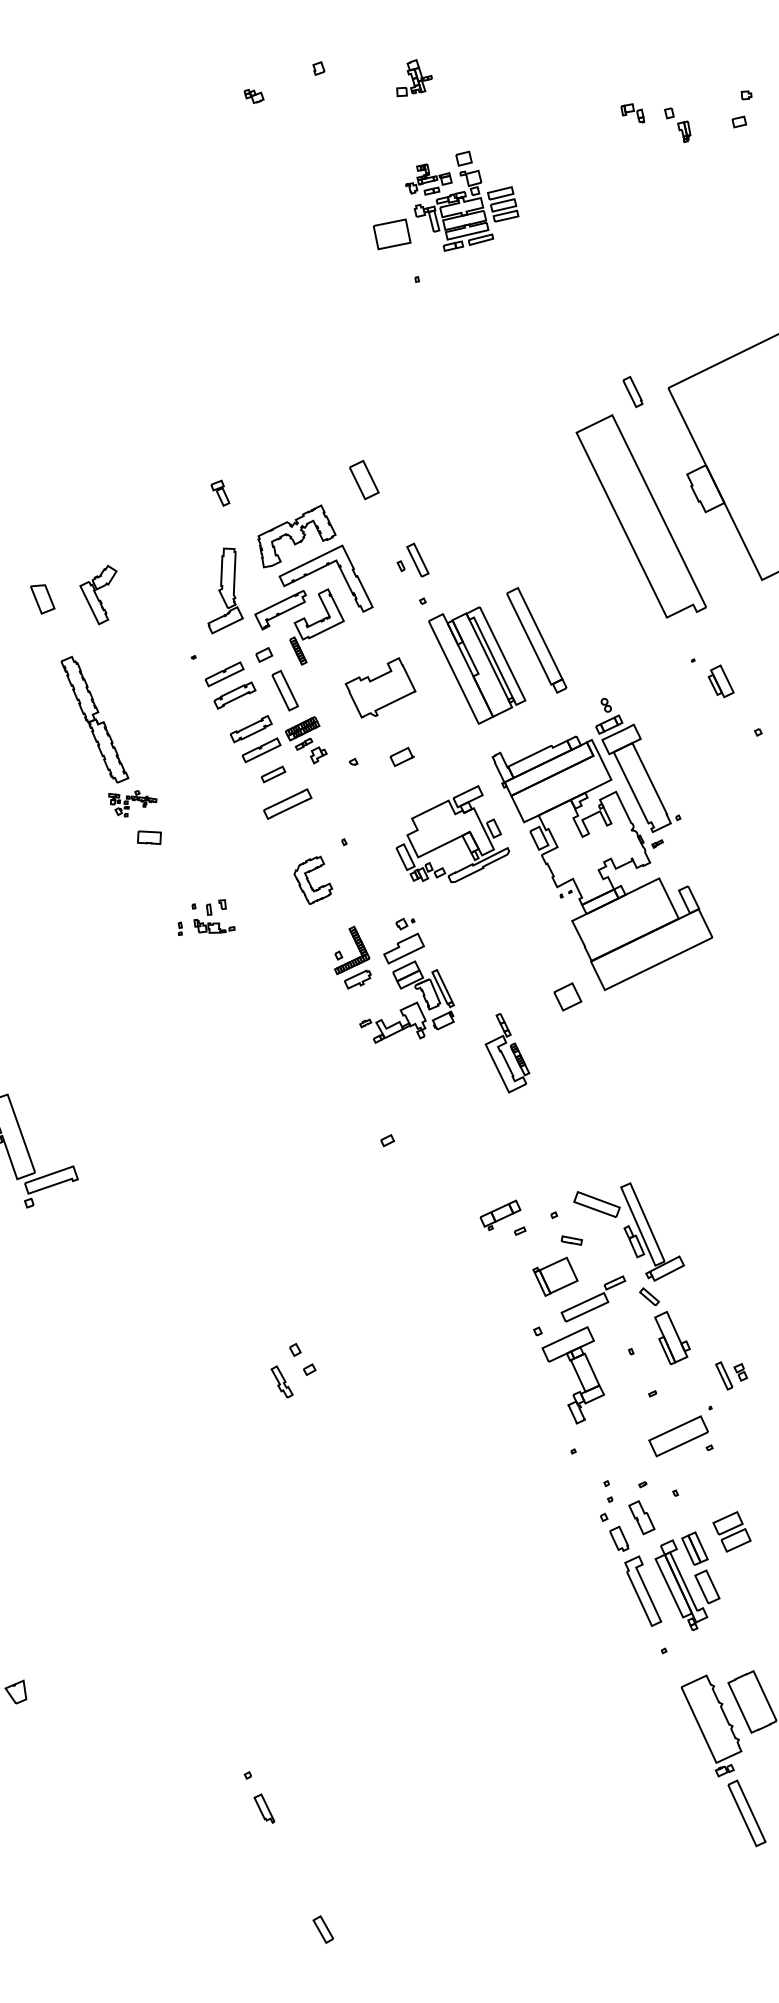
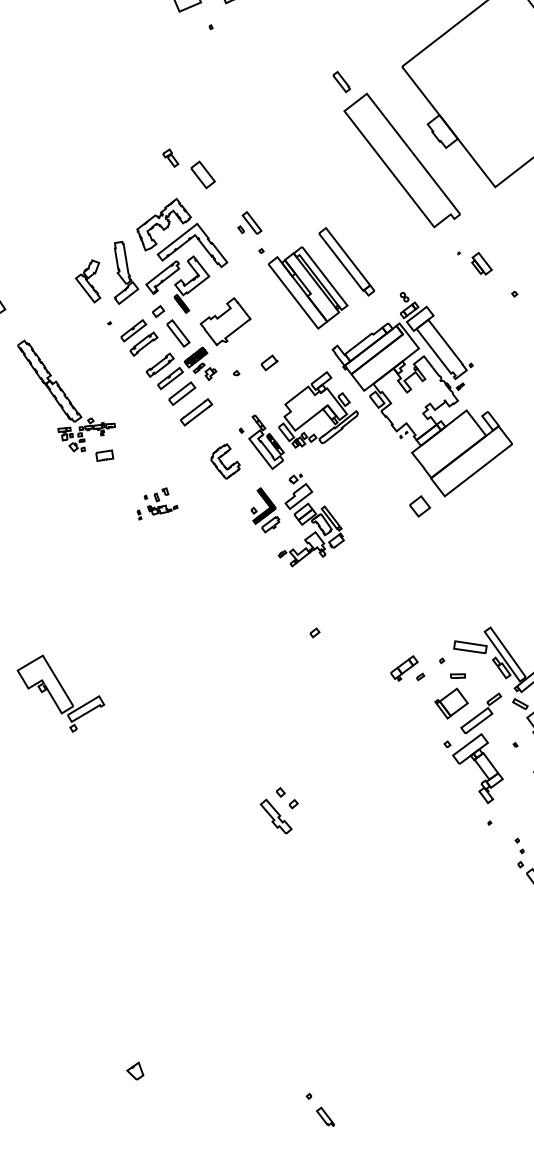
part: (632, 391) -> (341, 81), moved
part: (220, 492) -> (170, 157), moved
part: (98, 594) -> (89, 281), moved
part: (380, 687) -> (225, 321), moved
part: (273, 774) -> (182, 393), size x1.67
part: (132, 803) -> (87, 434), size x1.67
part: (507, 1053) -> (265, 441), moved
part: (281, 1381) -> (275, 816), size x1.67

